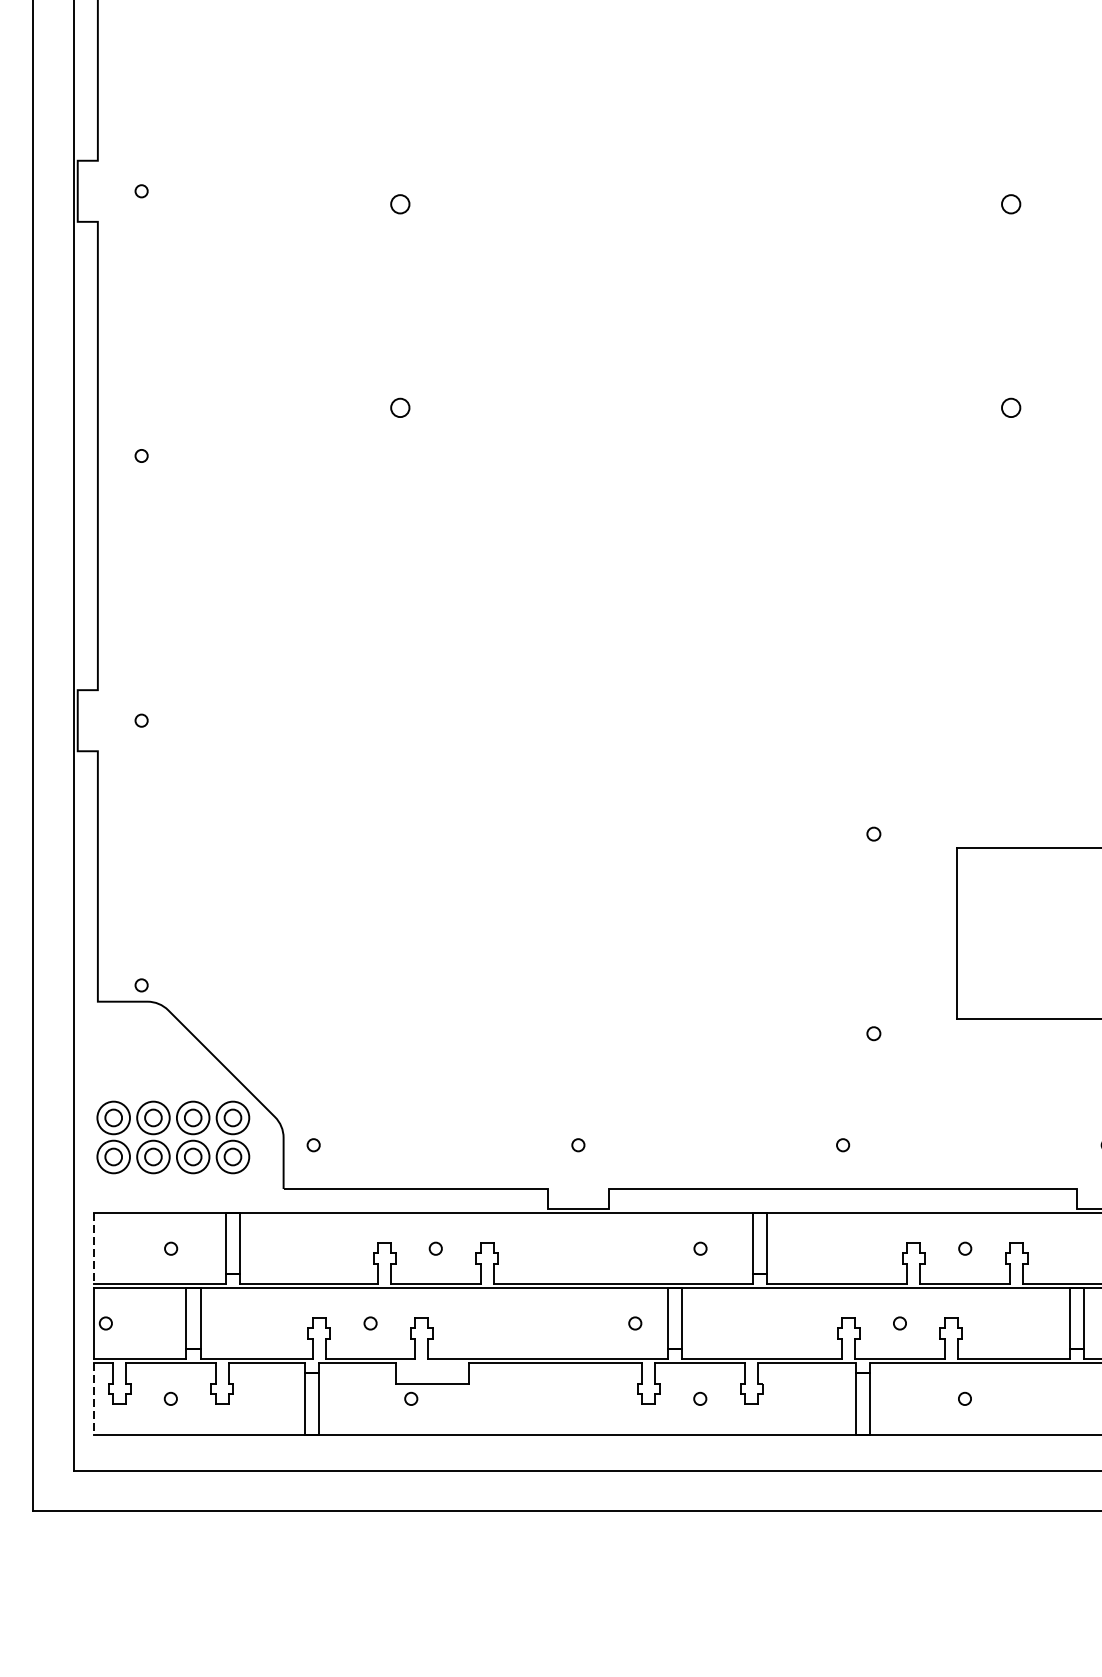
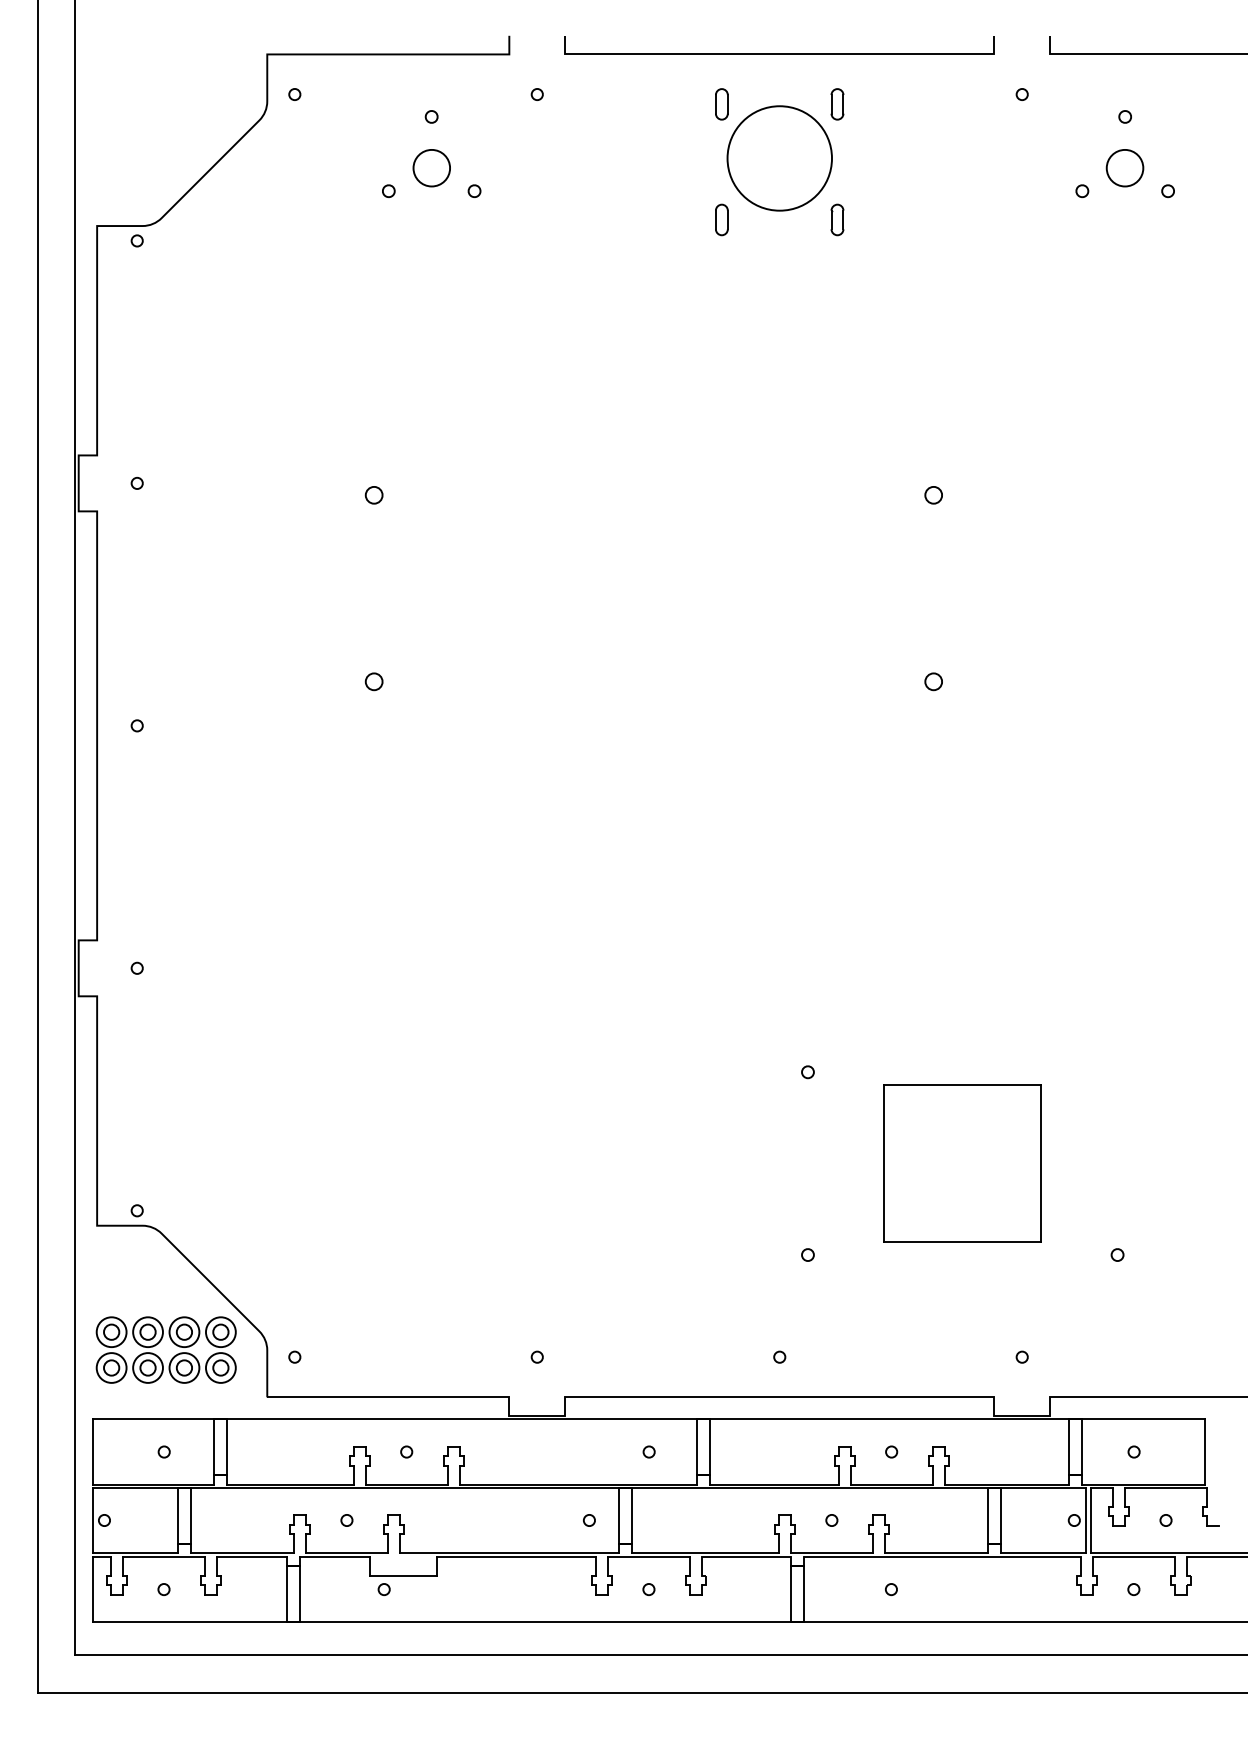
line: (93, 1249) -> (93, 1452), dashed -> solid
line: (93, 1398) -> (93, 1589), dashed -> solid

